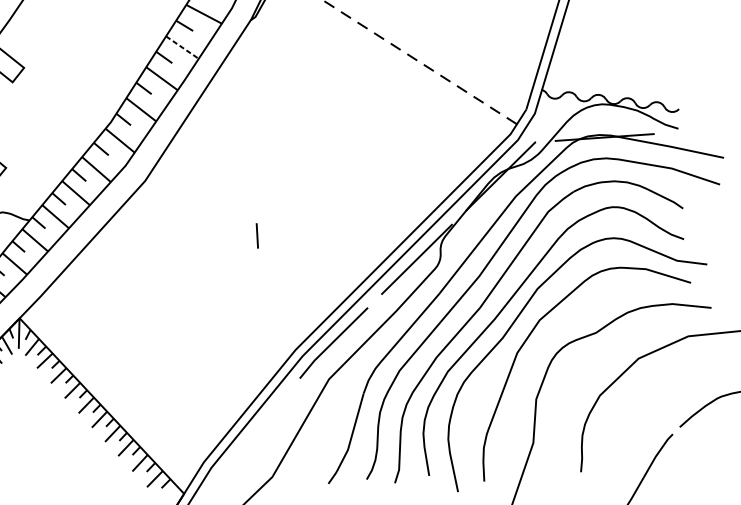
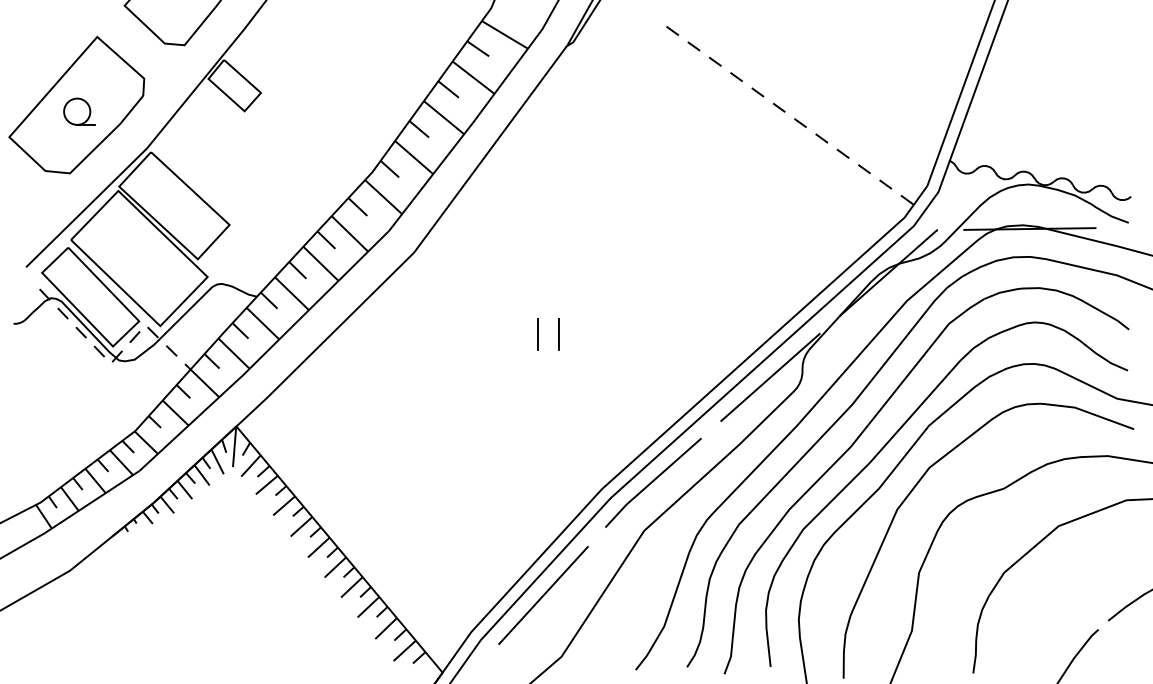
line: (182, 48) -> (473, 78), dashed -> solid
line: (241, 236) -> (538, 334), added
line: (256, 431) -> (543, 595), added

